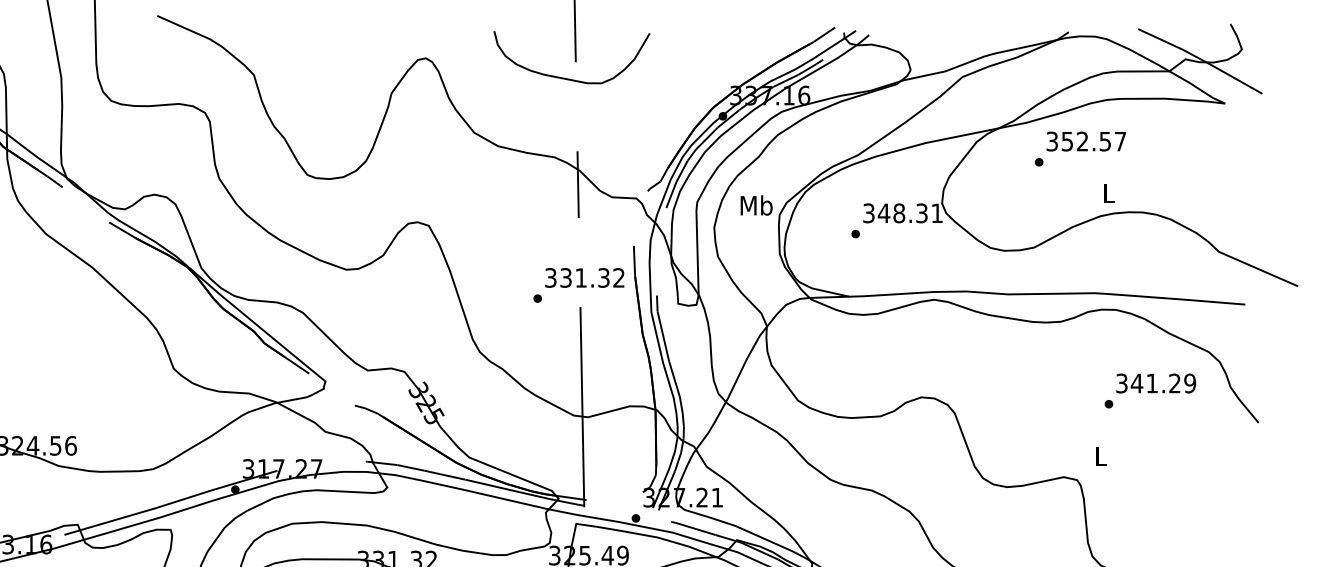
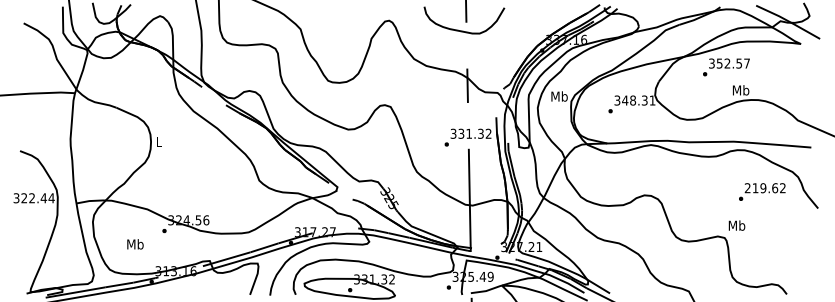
text: (1107, 193) -> (740, 90), L -> Mb
text: (1154, 384) -> (764, 188), 341.29 -> 219.62
text: (1100, 455) -> (736, 225), L -> Mb

